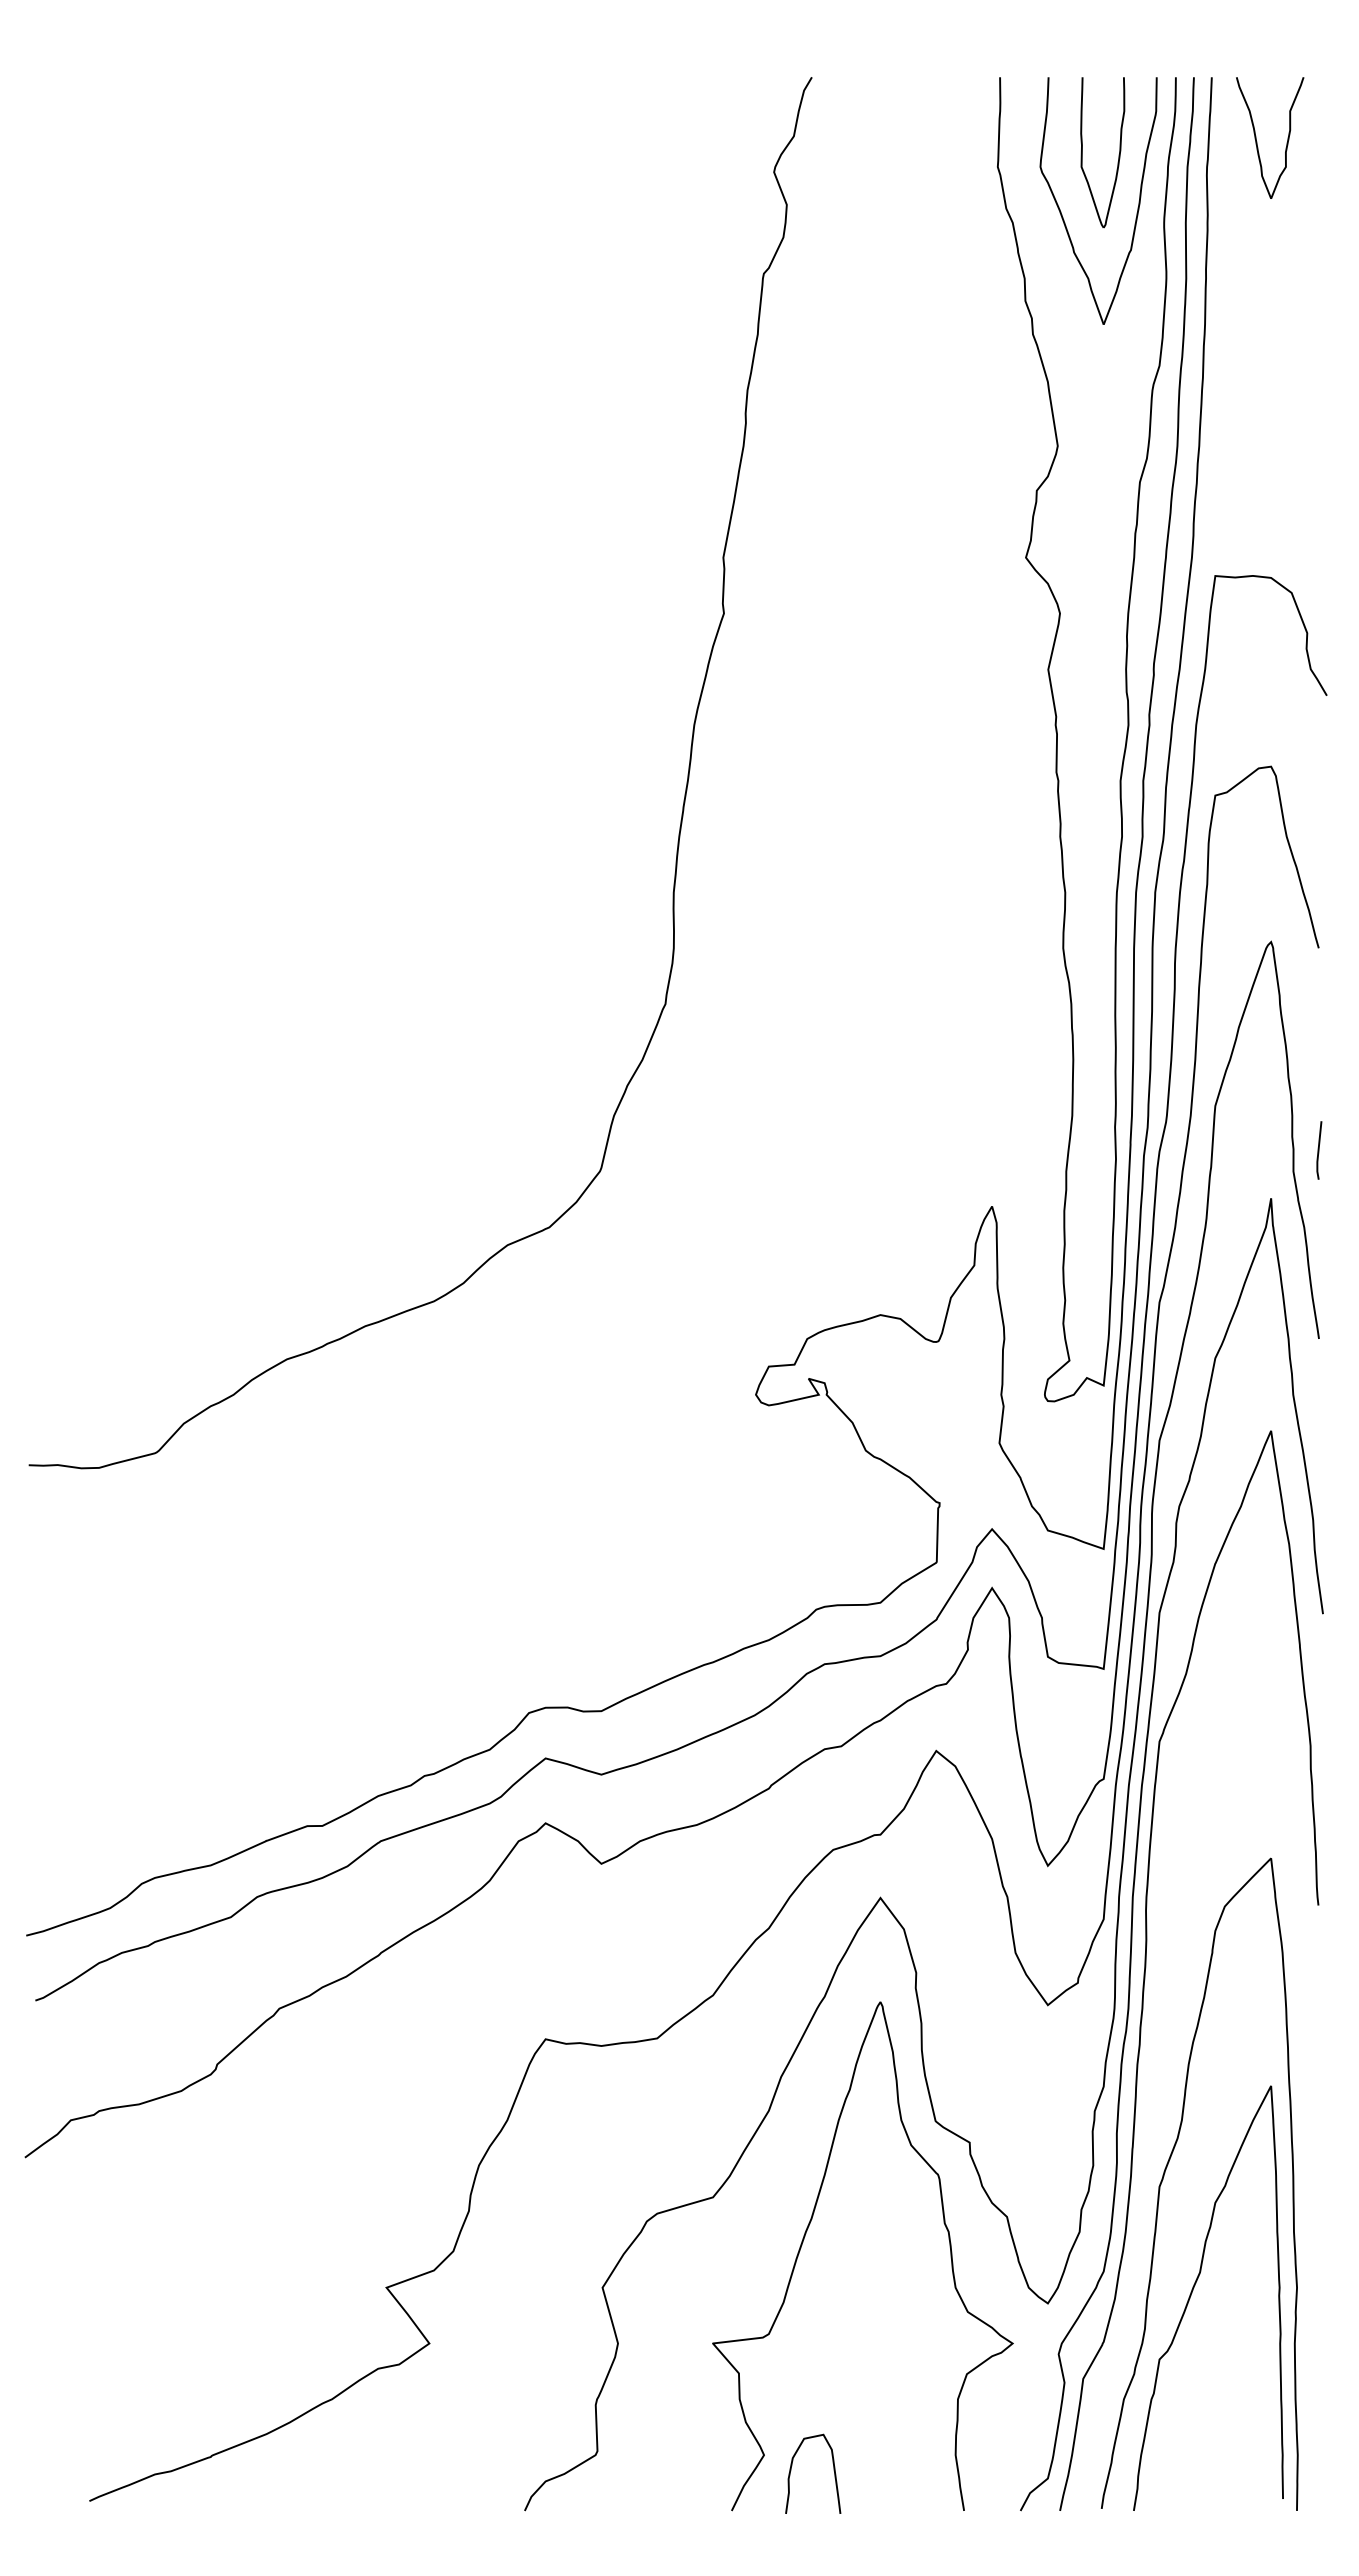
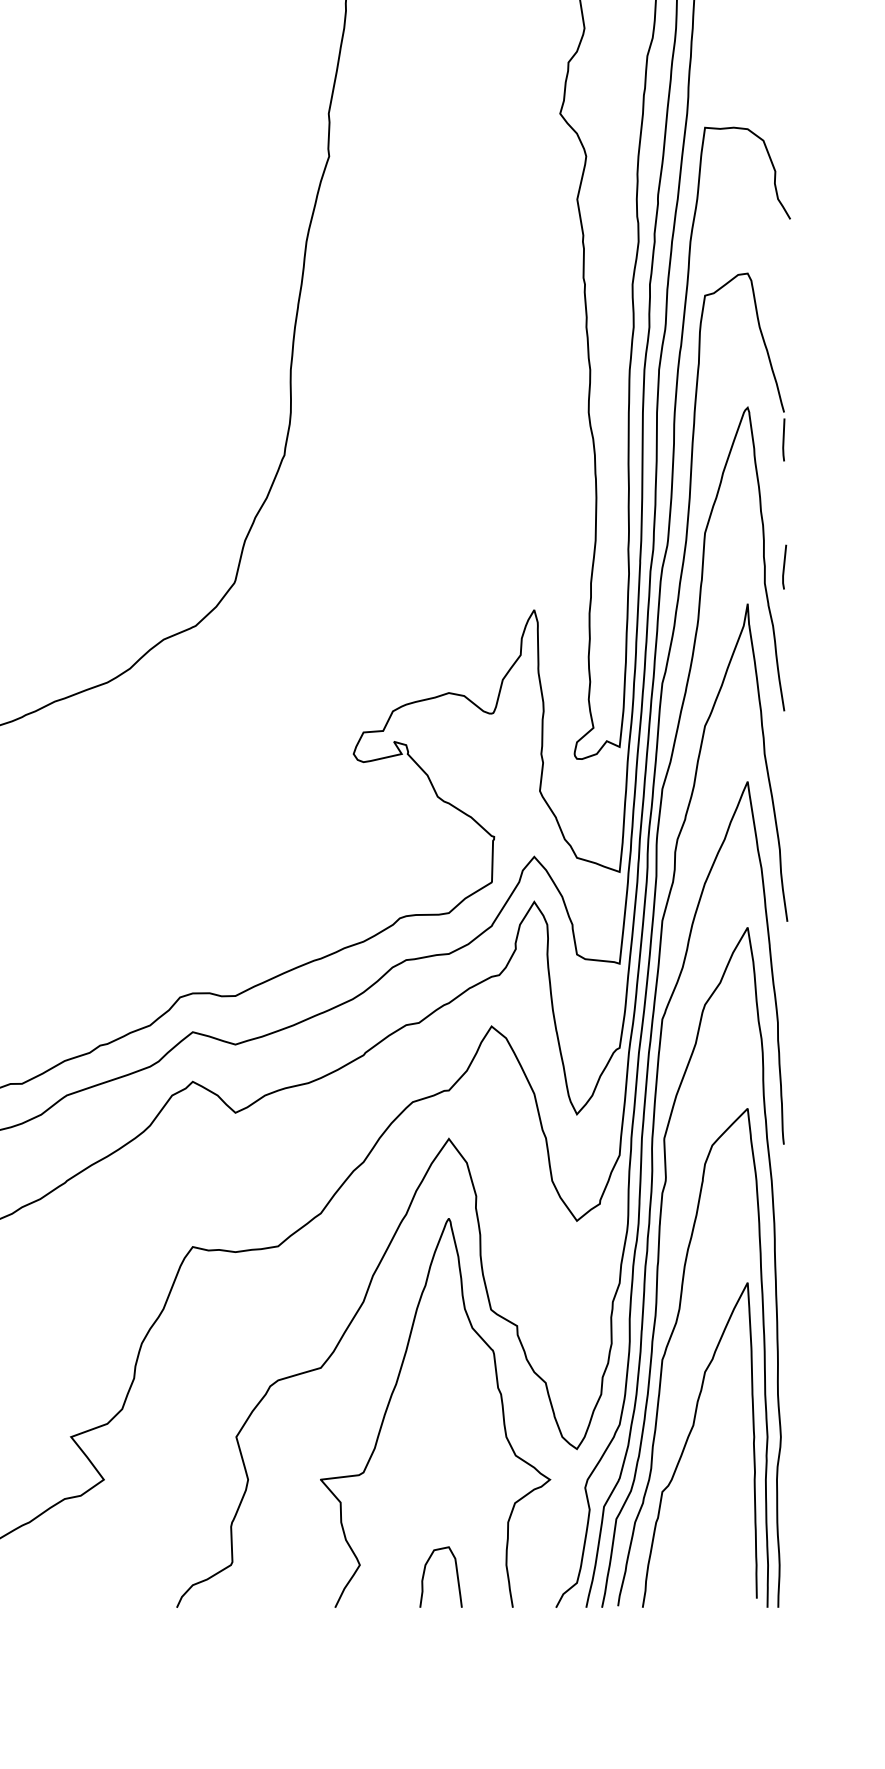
line: (1318, 984) -> (783, 440), added
curve: (1154, 2065) -> (658, 1267), added
curve: (833, 2470) -> (456, 1574), moved

